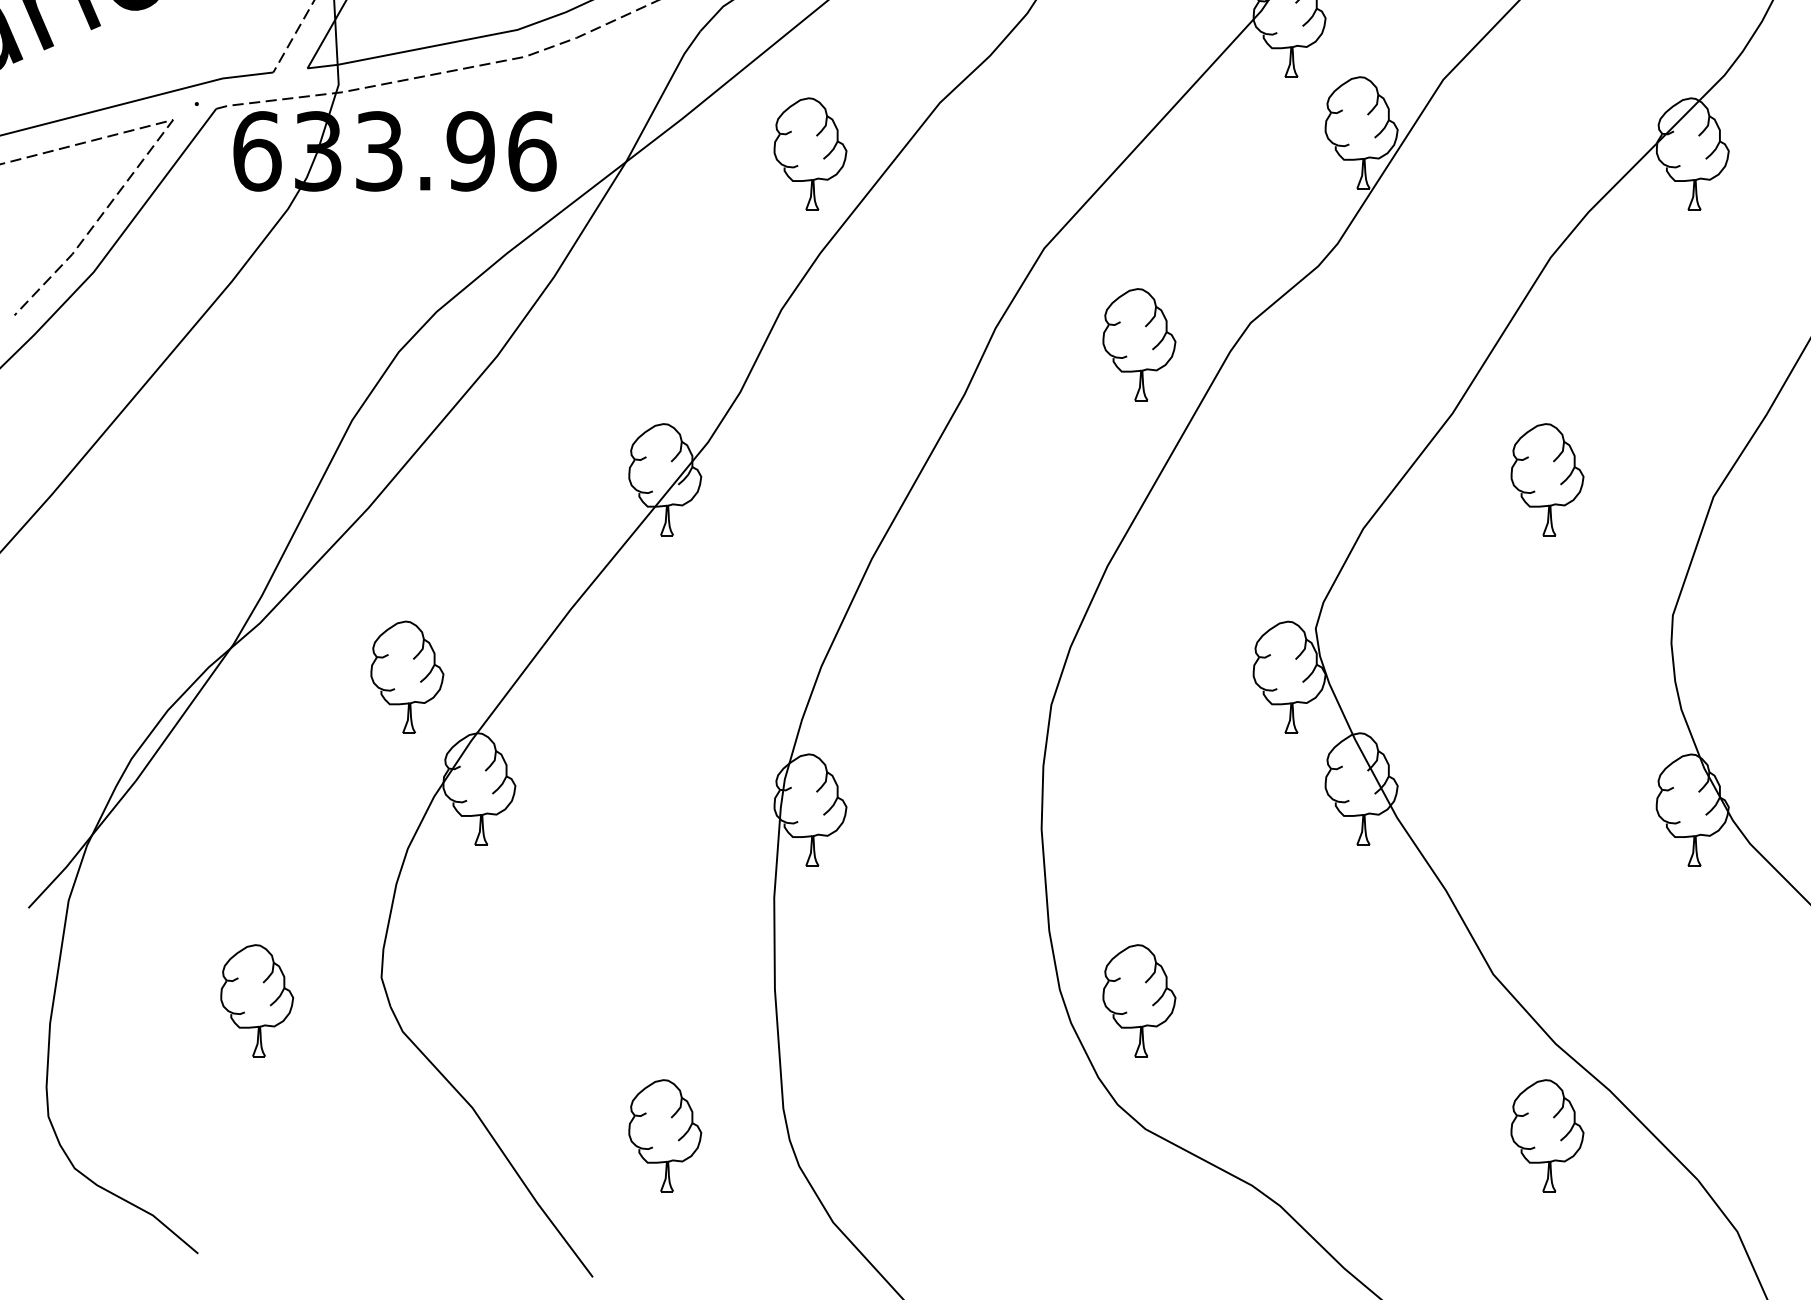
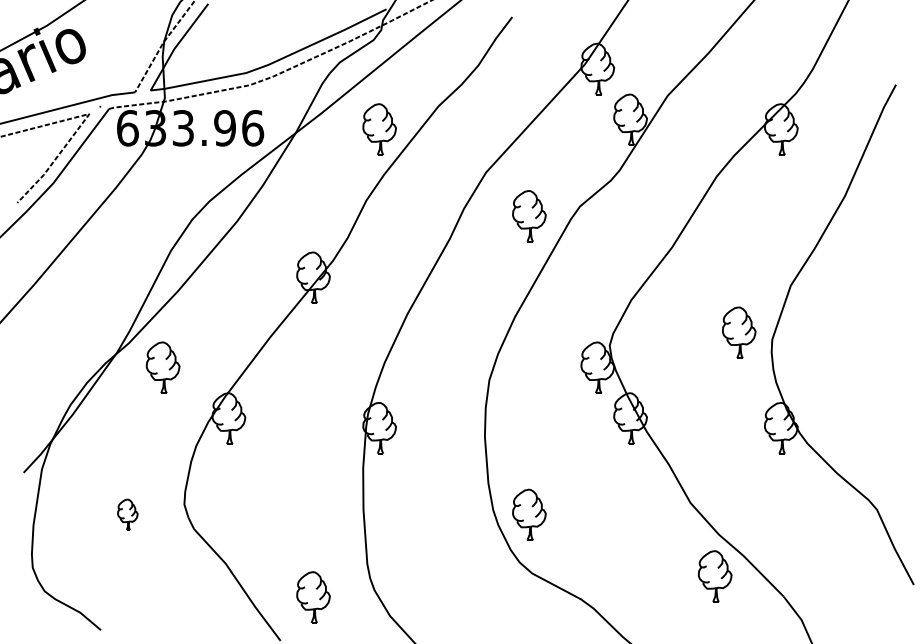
part: (1548, 479) -> (739, 332), moved
part: (405, 676) -> (162, 367), moved
part: (256, 999) -> (127, 514), size x0.6
part: (665, 1135) -> (313, 597), moved

